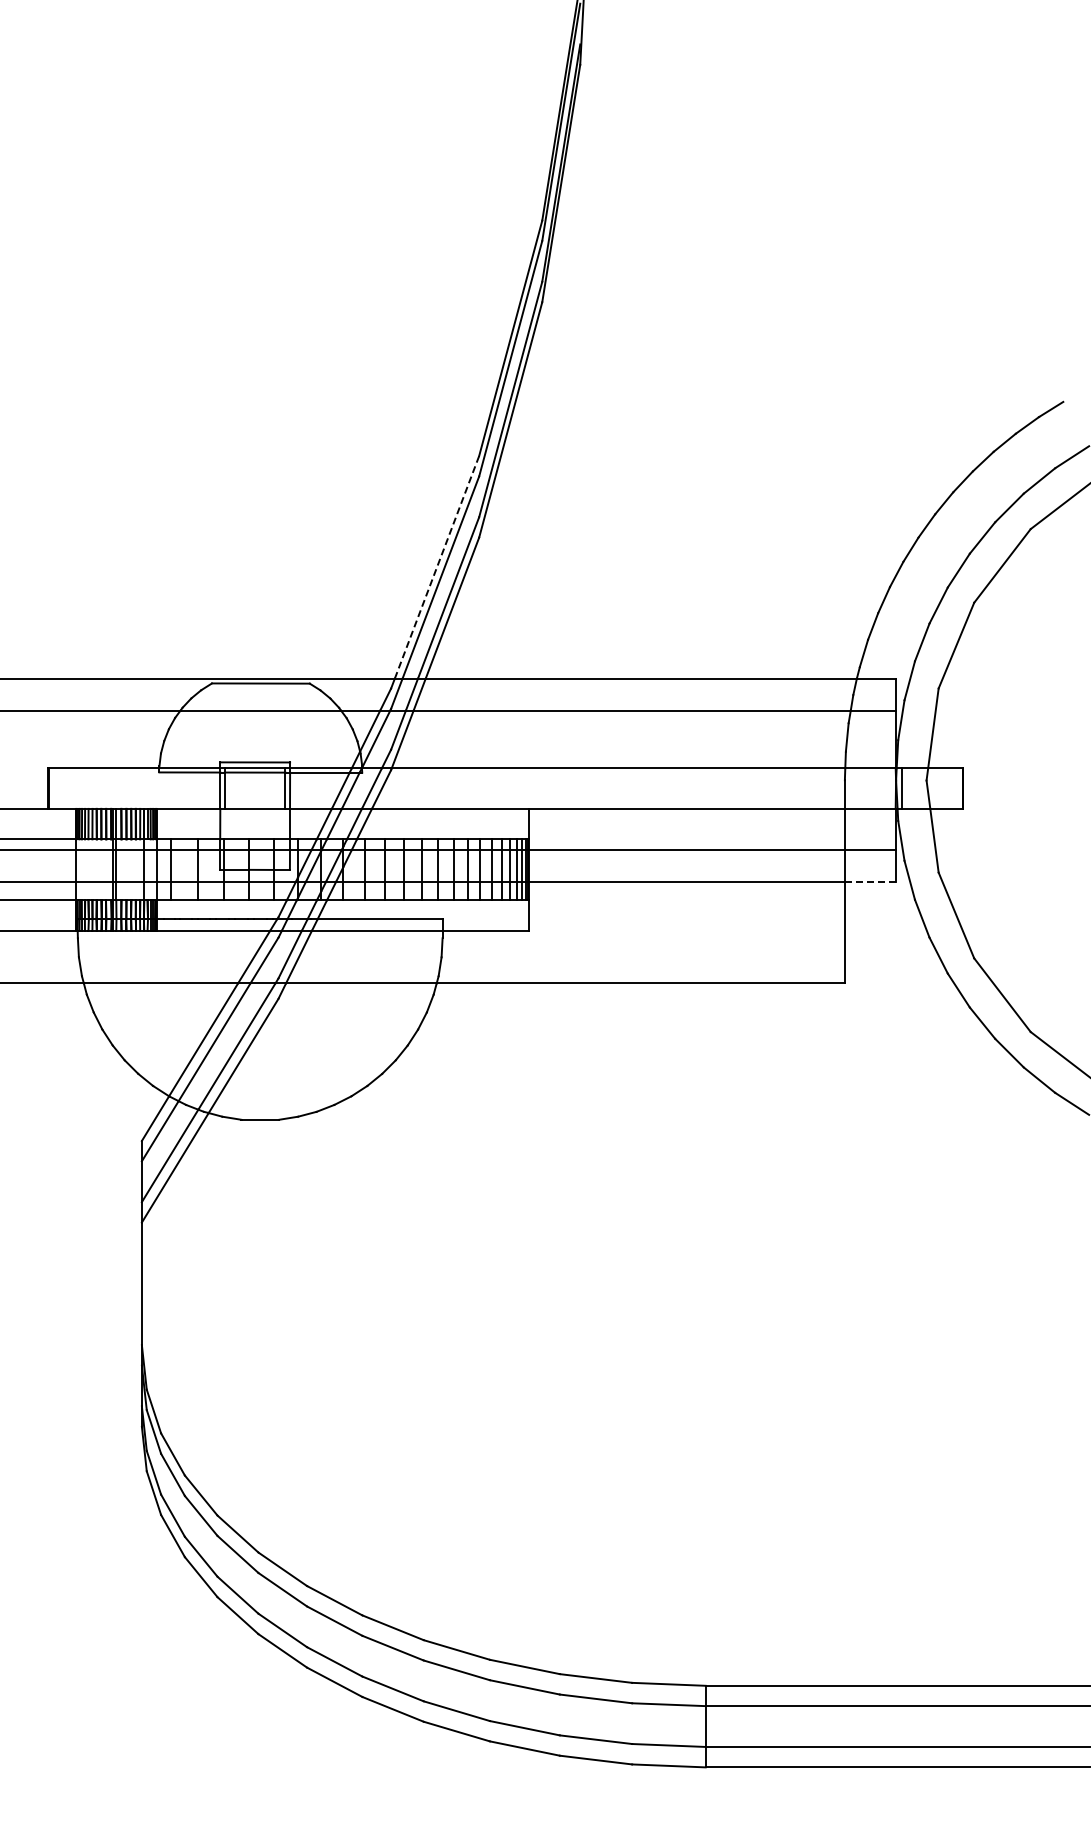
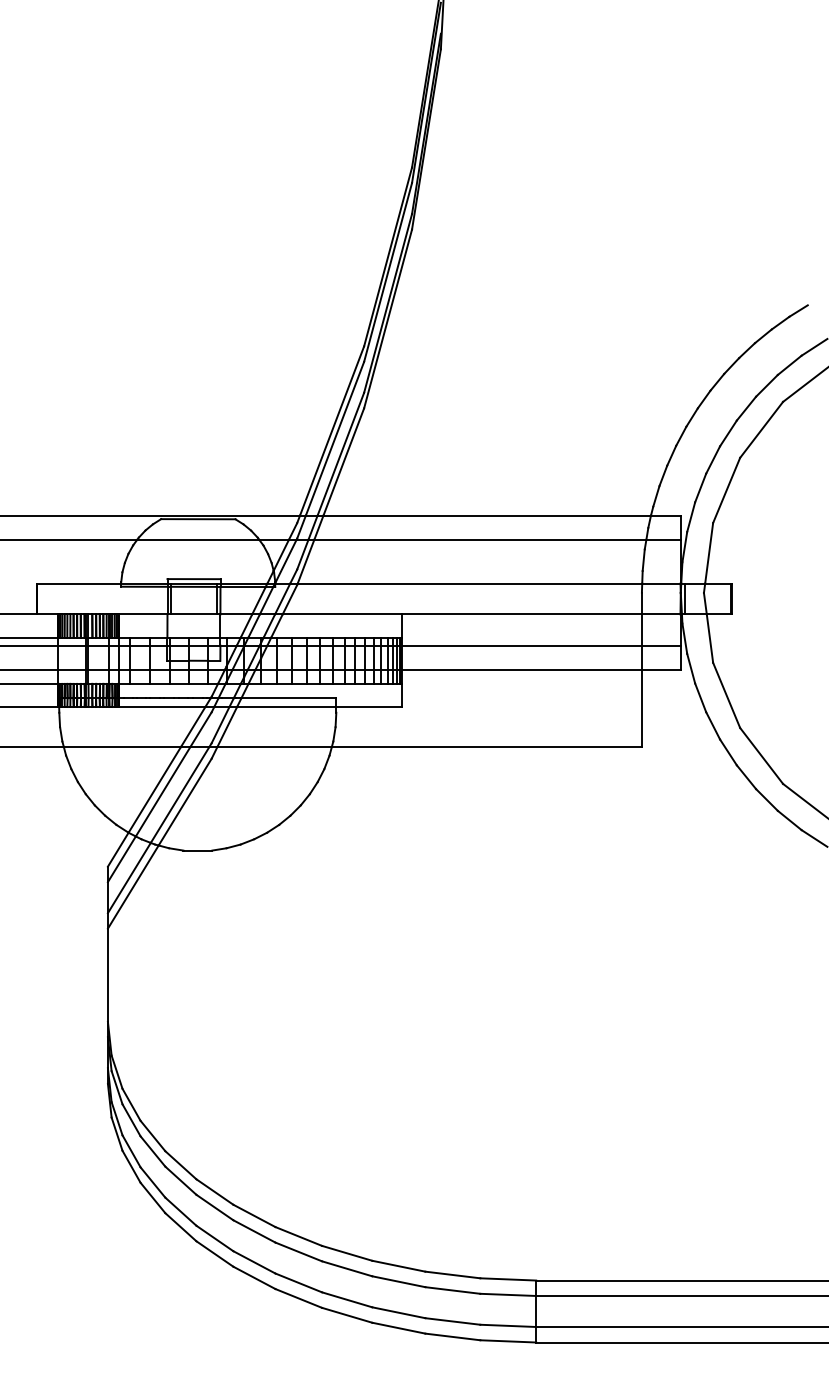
line: (436, 567) -> (331, 431), dashed -> solid
line: (870, 881) -> (661, 669), dashed -> solid

